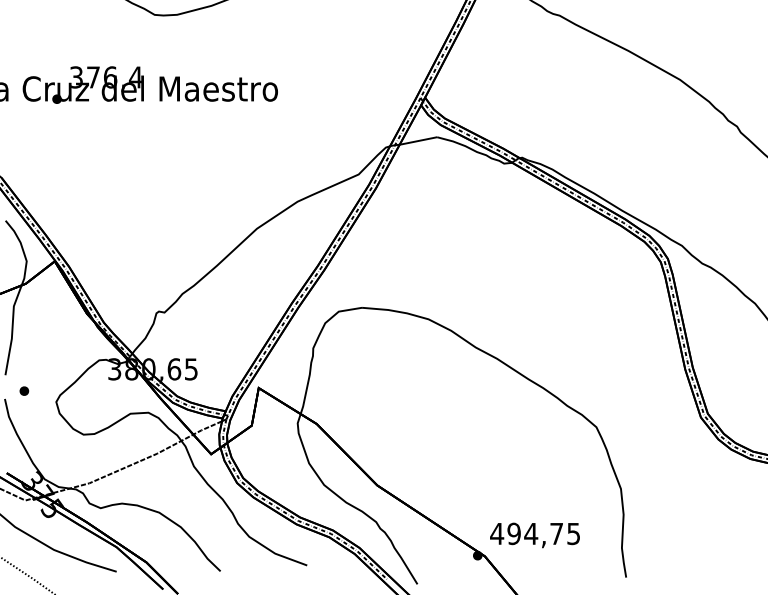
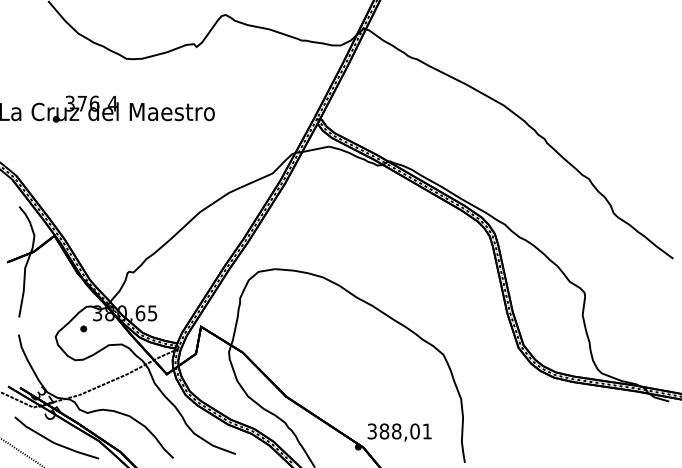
part: (24, 390) -> (83, 328), moved
text: (535, 533) -> (399, 431), 494,75 -> 388,01

